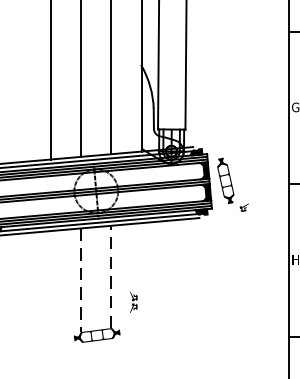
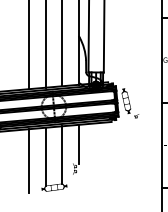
line: (141, 258) -> (79, 144), added
line: (111, 276) -> (62, 154), dashed -> solid
line: (81, 279) -> (45, 156), dashed -> solid
line: (50, 286) -> (28, 160), added

